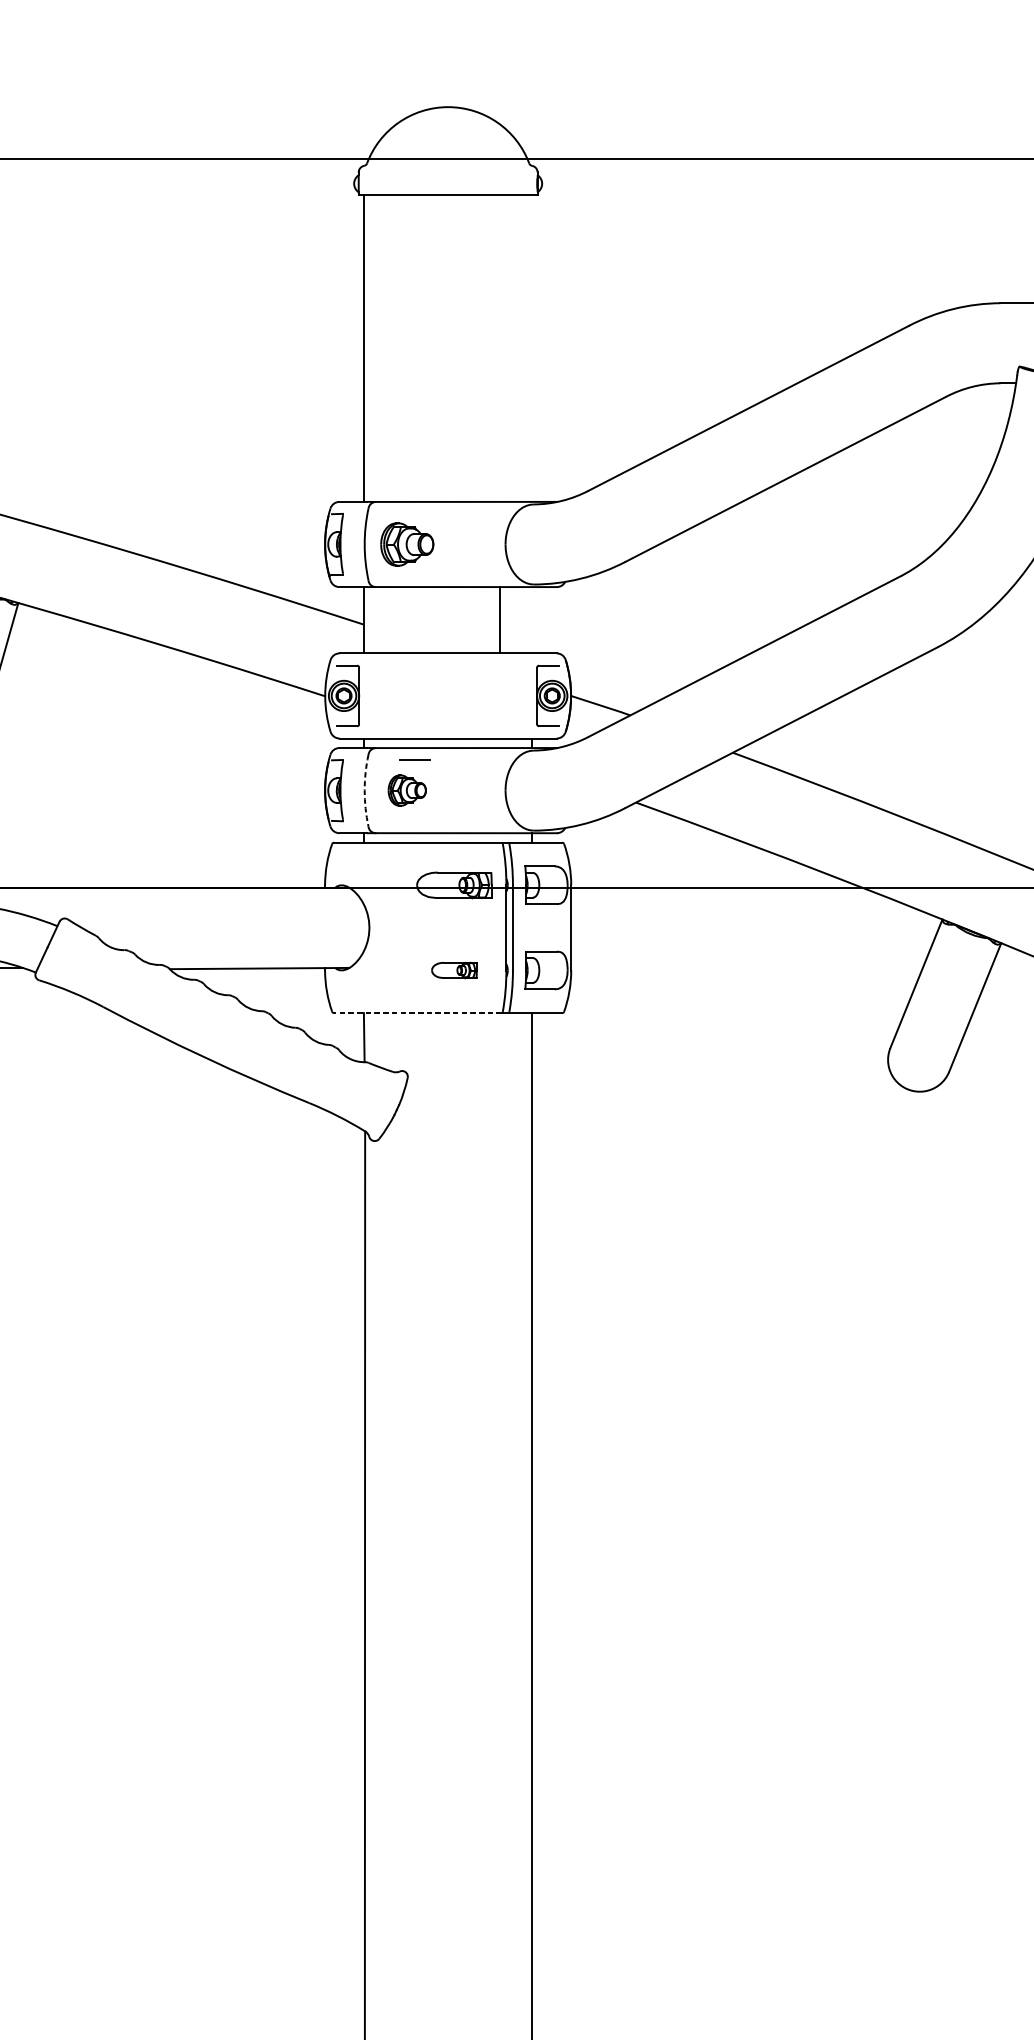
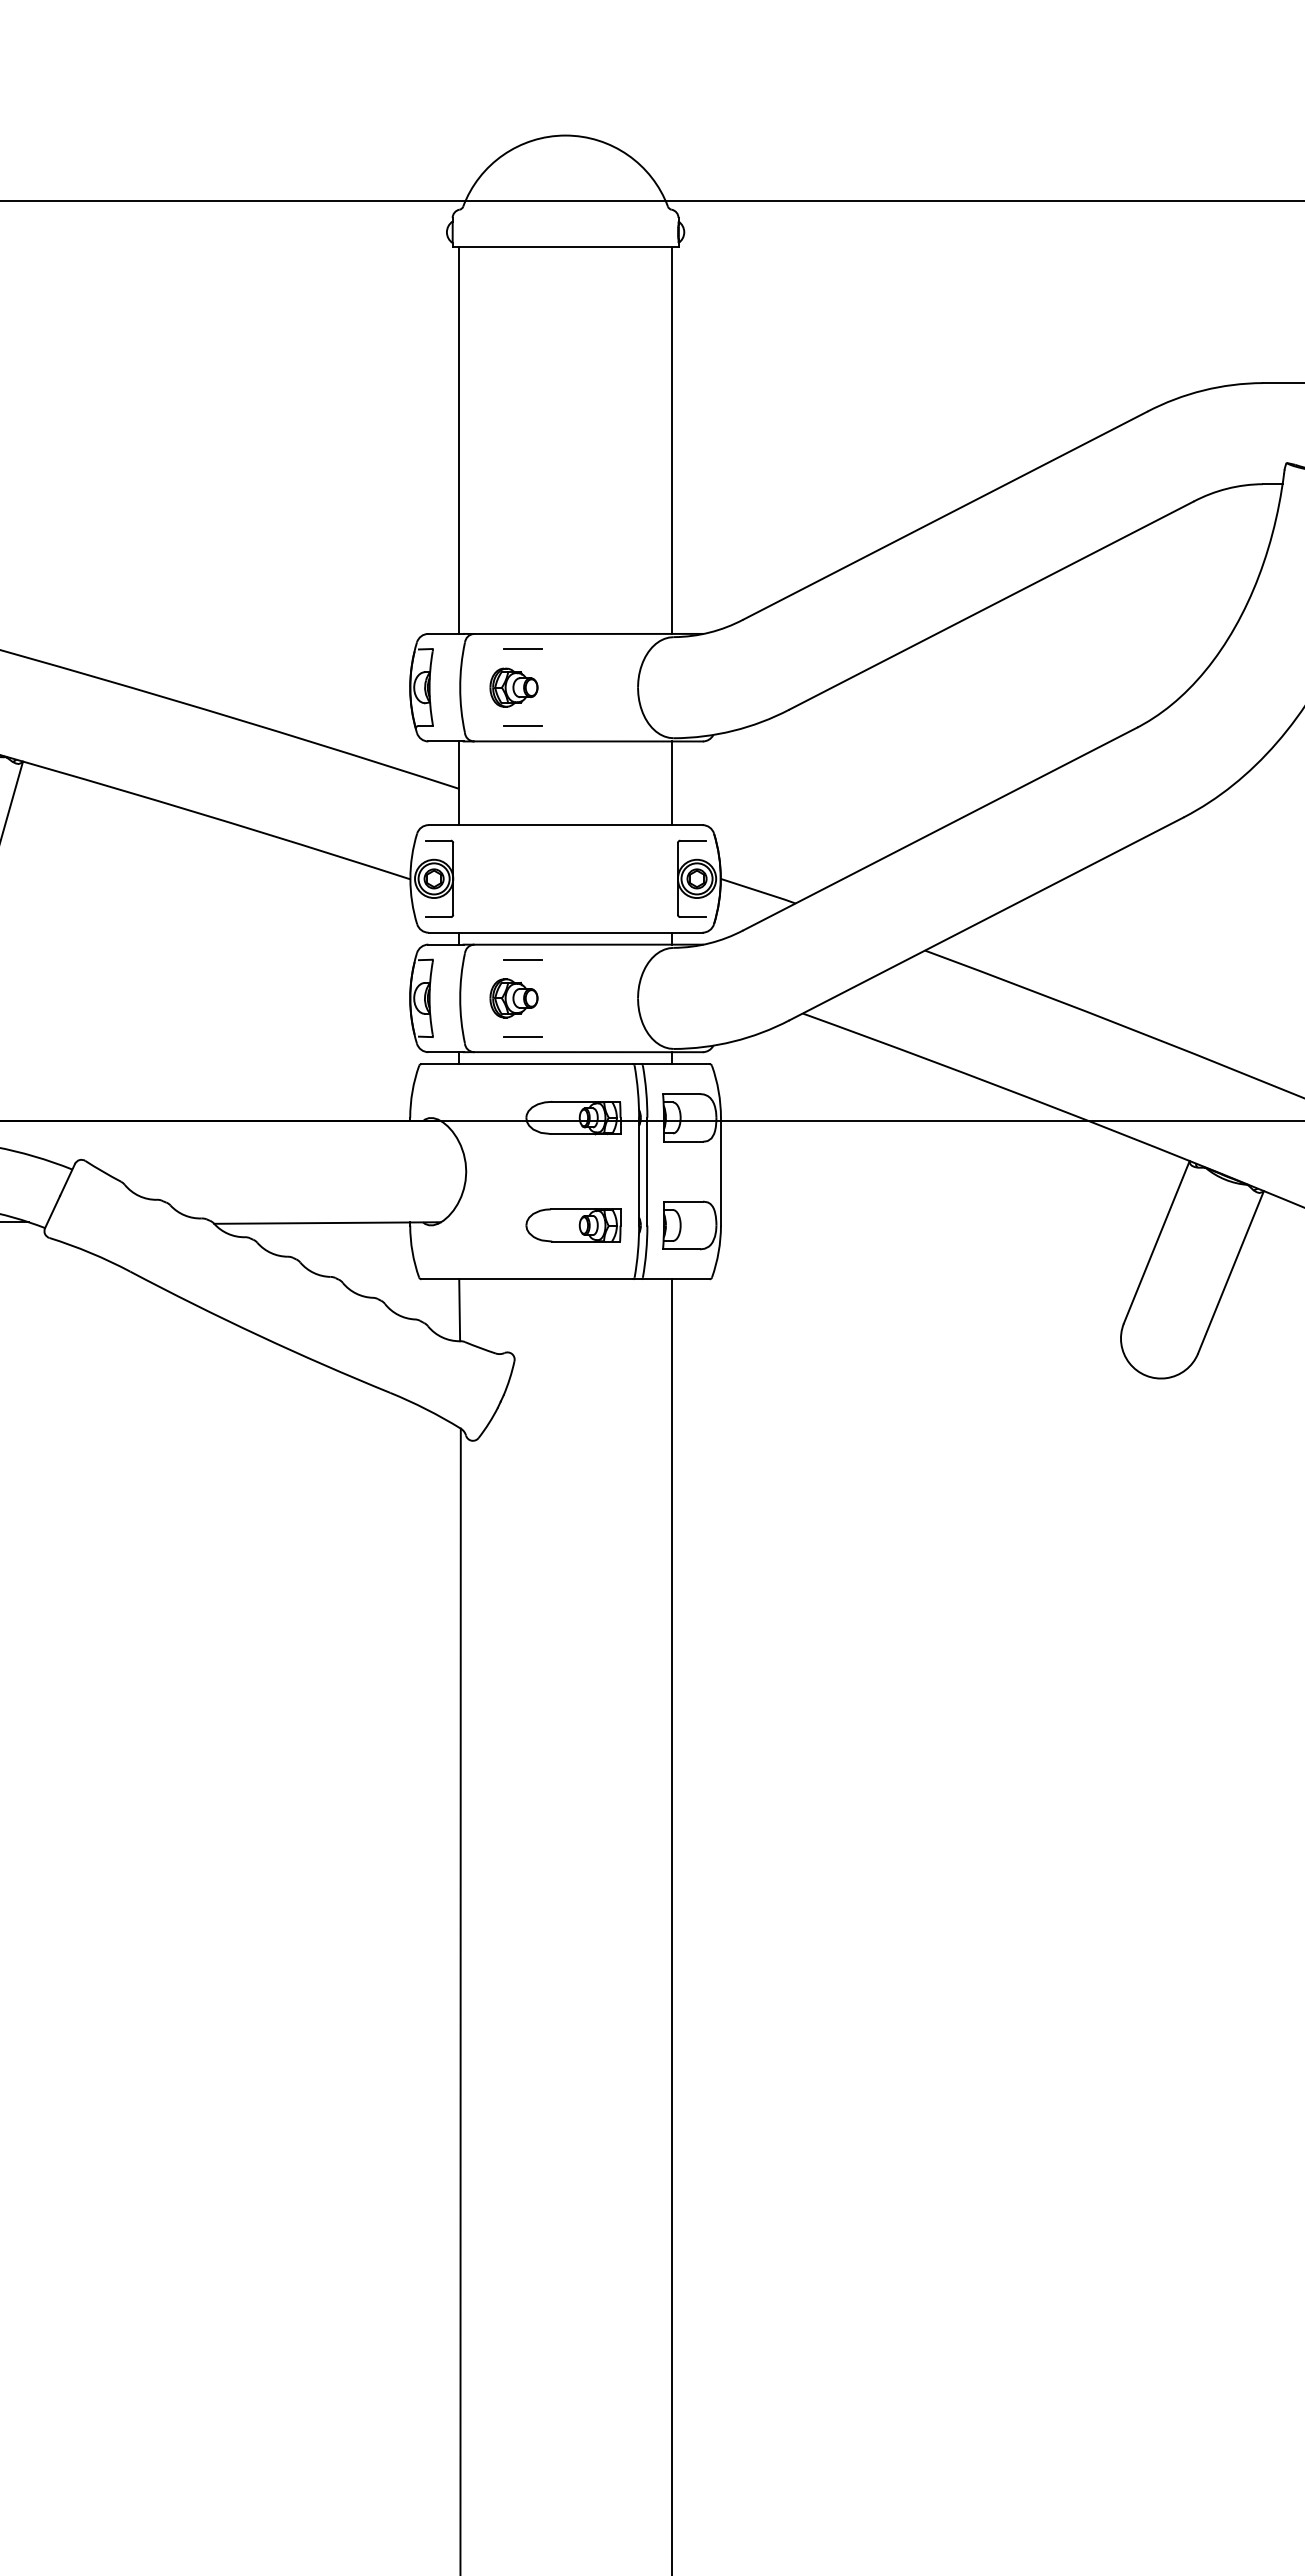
line: (532, 347) -> (671, 439), added
line: (414, 514) -> (523, 649), added
part: (406, 544) -> (513, 687), size x0.71
line: (414, 574) -> (523, 725), added
line: (499, 620) -> (671, 783), moved
arc: (364, 790) -> (460, 998), dashed -> solid
line: (414, 820) -> (523, 1036), added
part: (454, 970) -> (573, 1225), size x1.67
line: (417, 1013) -> (526, 1279), dashed -> solid

